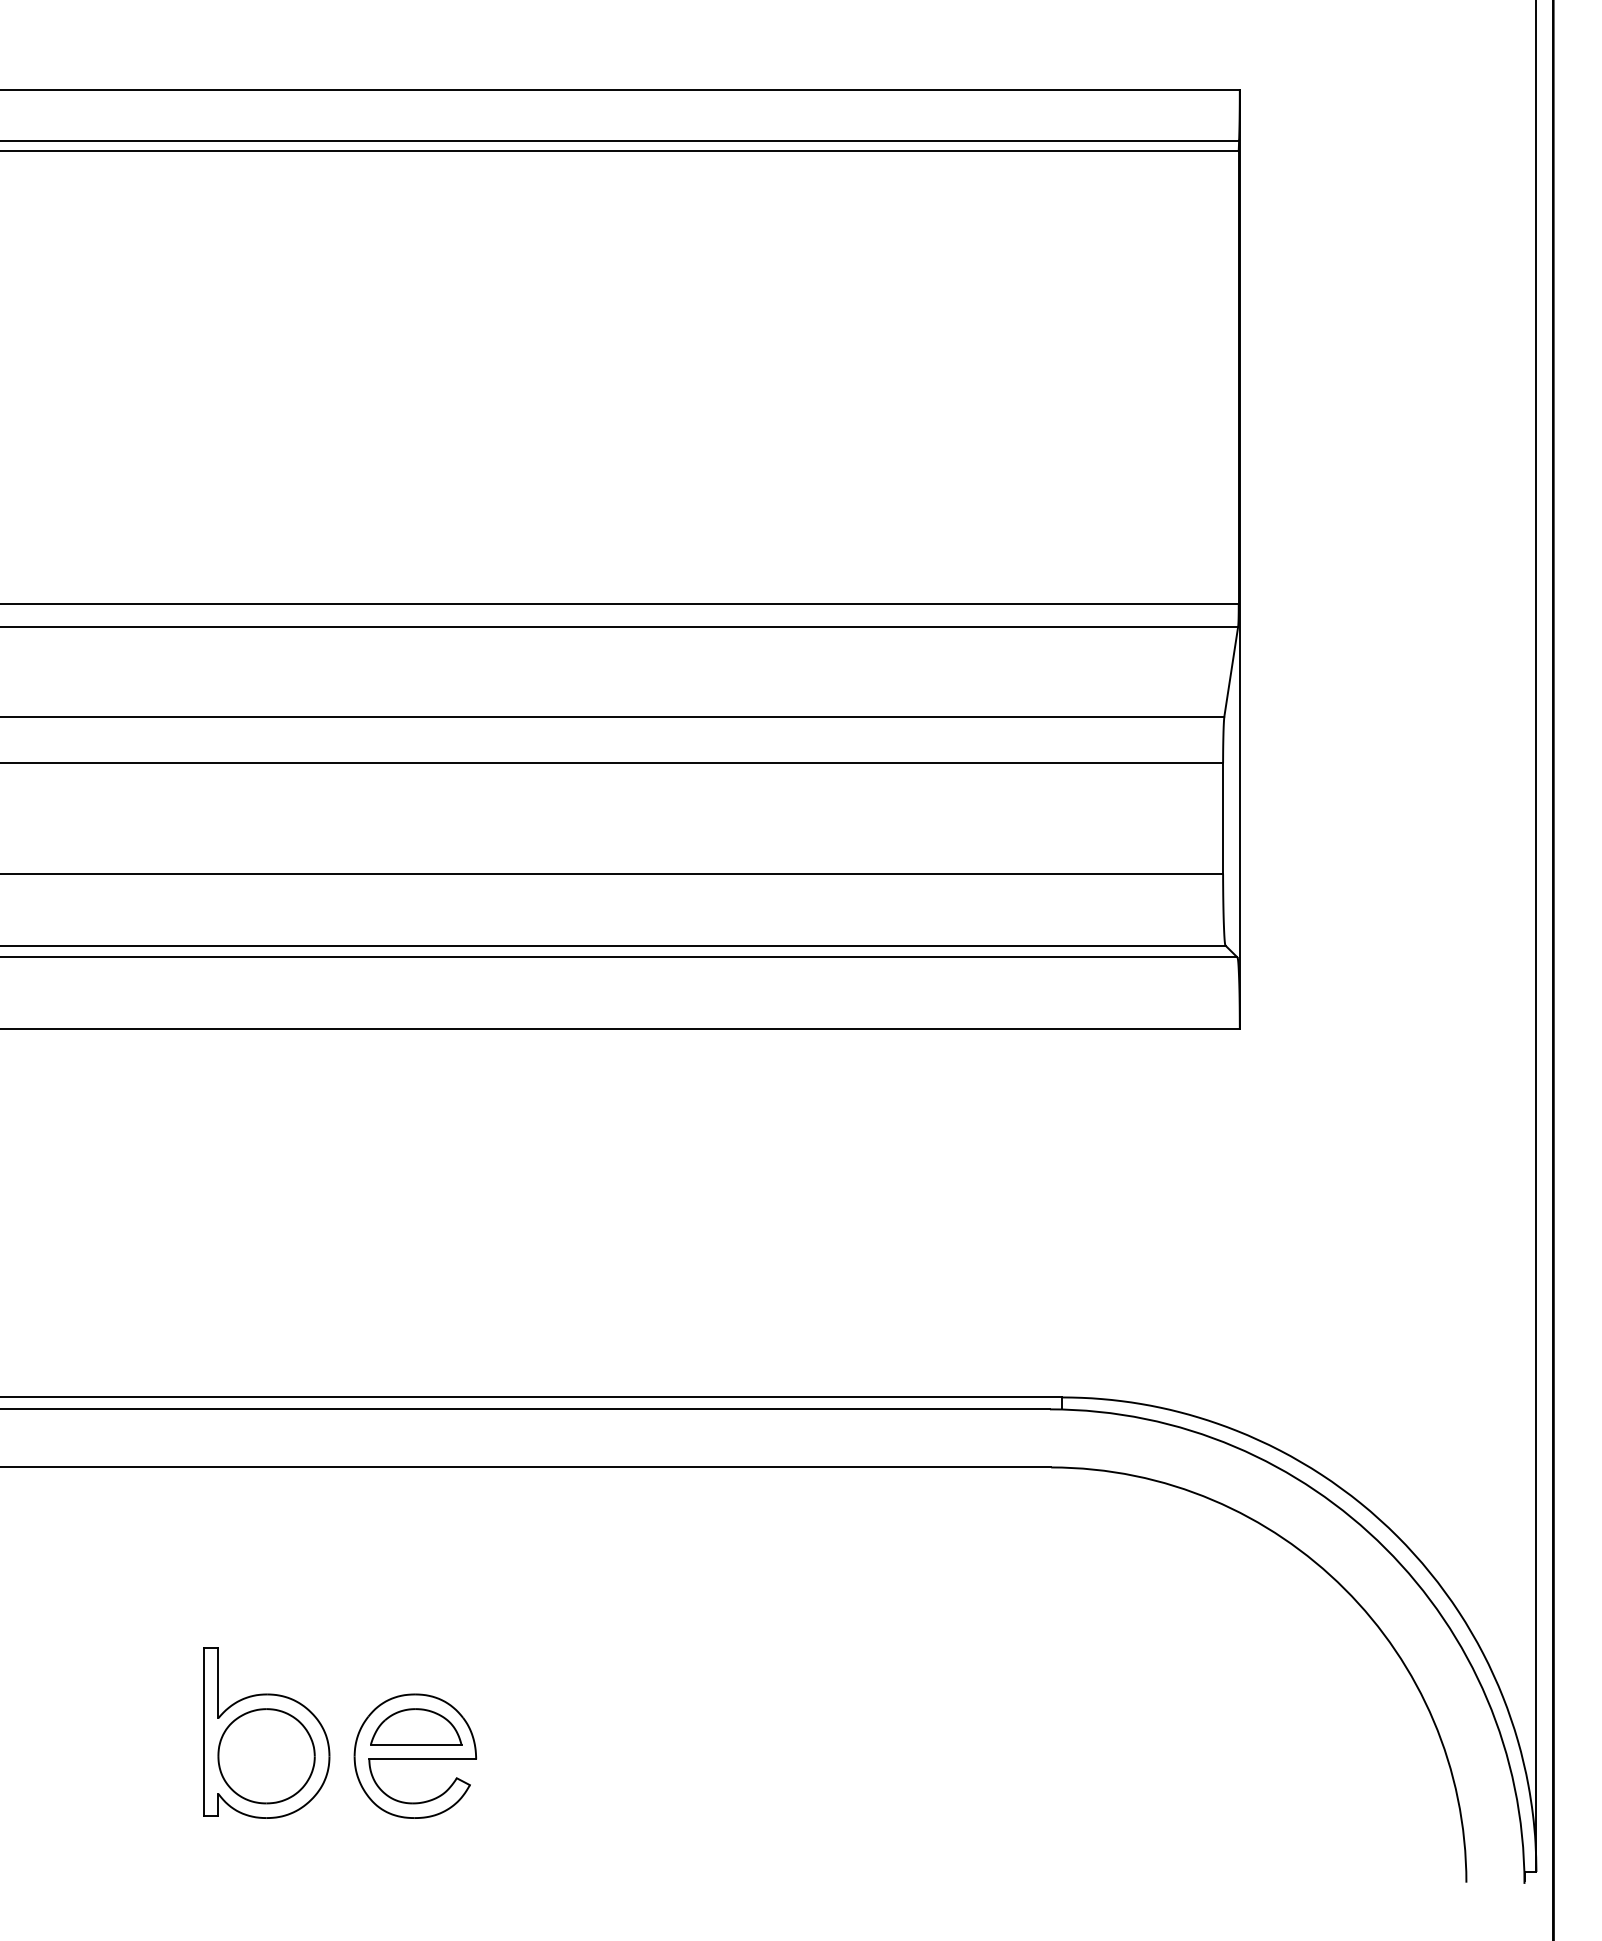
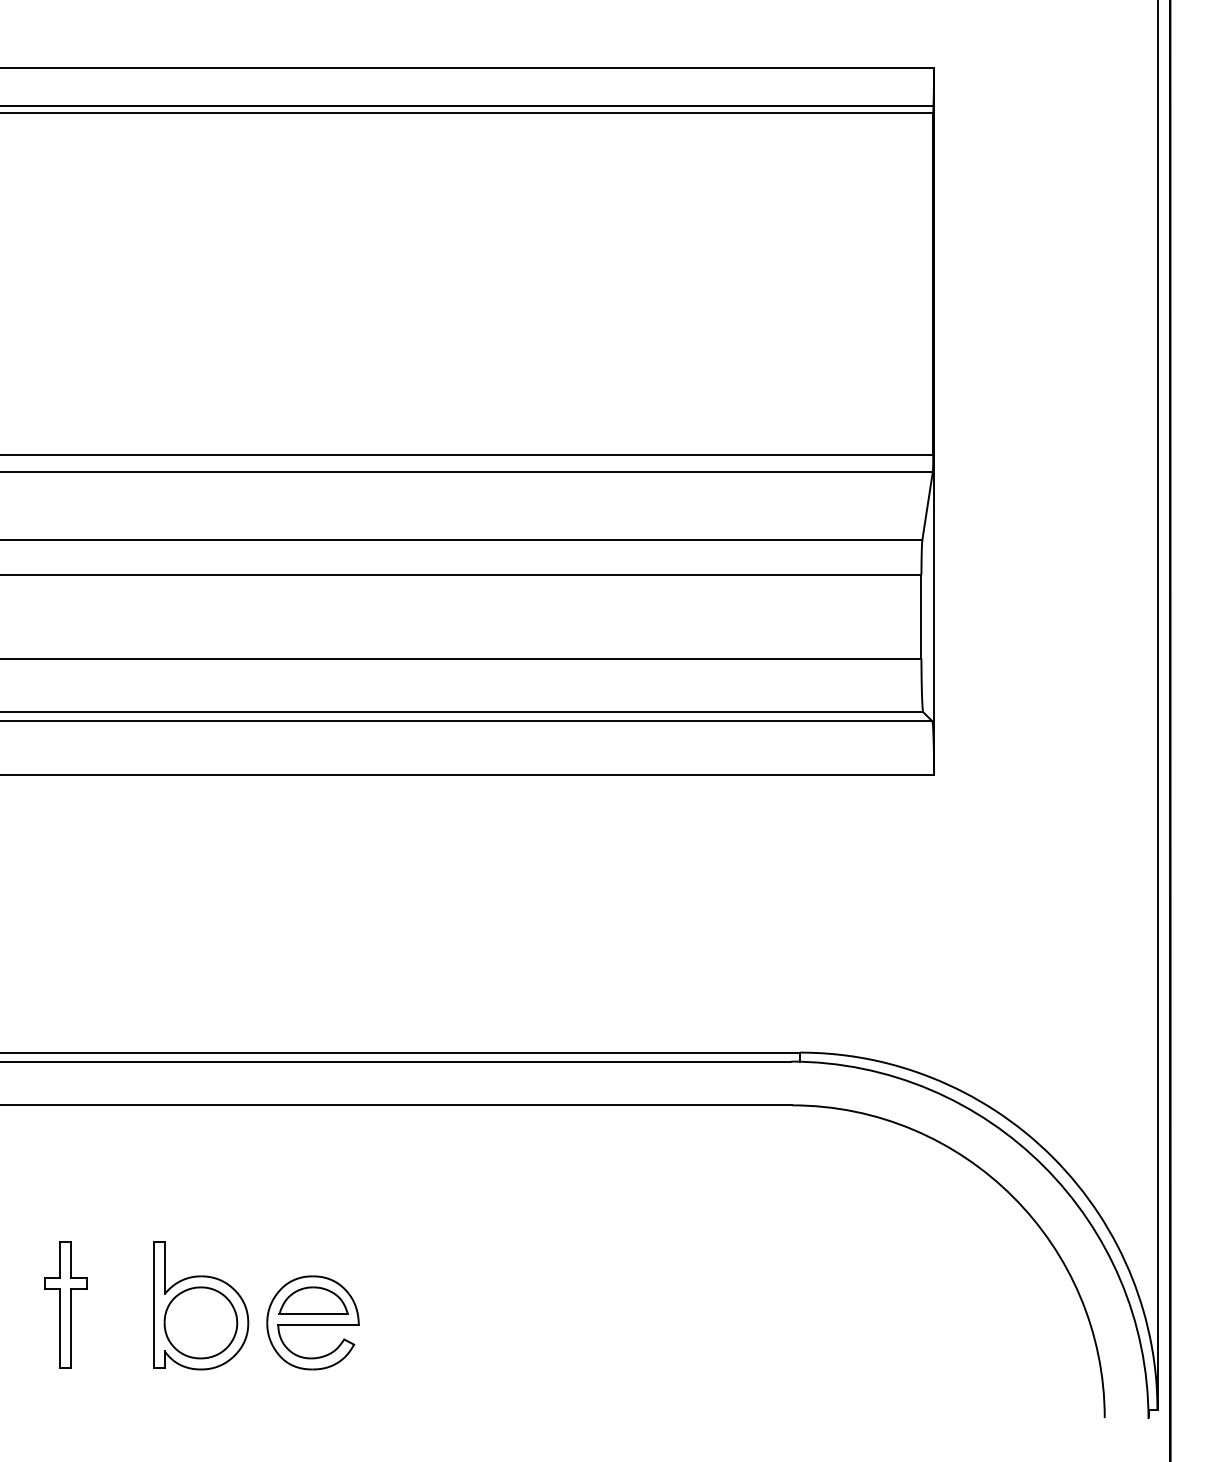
part: (86, 1731) -> (65, 1304), added

